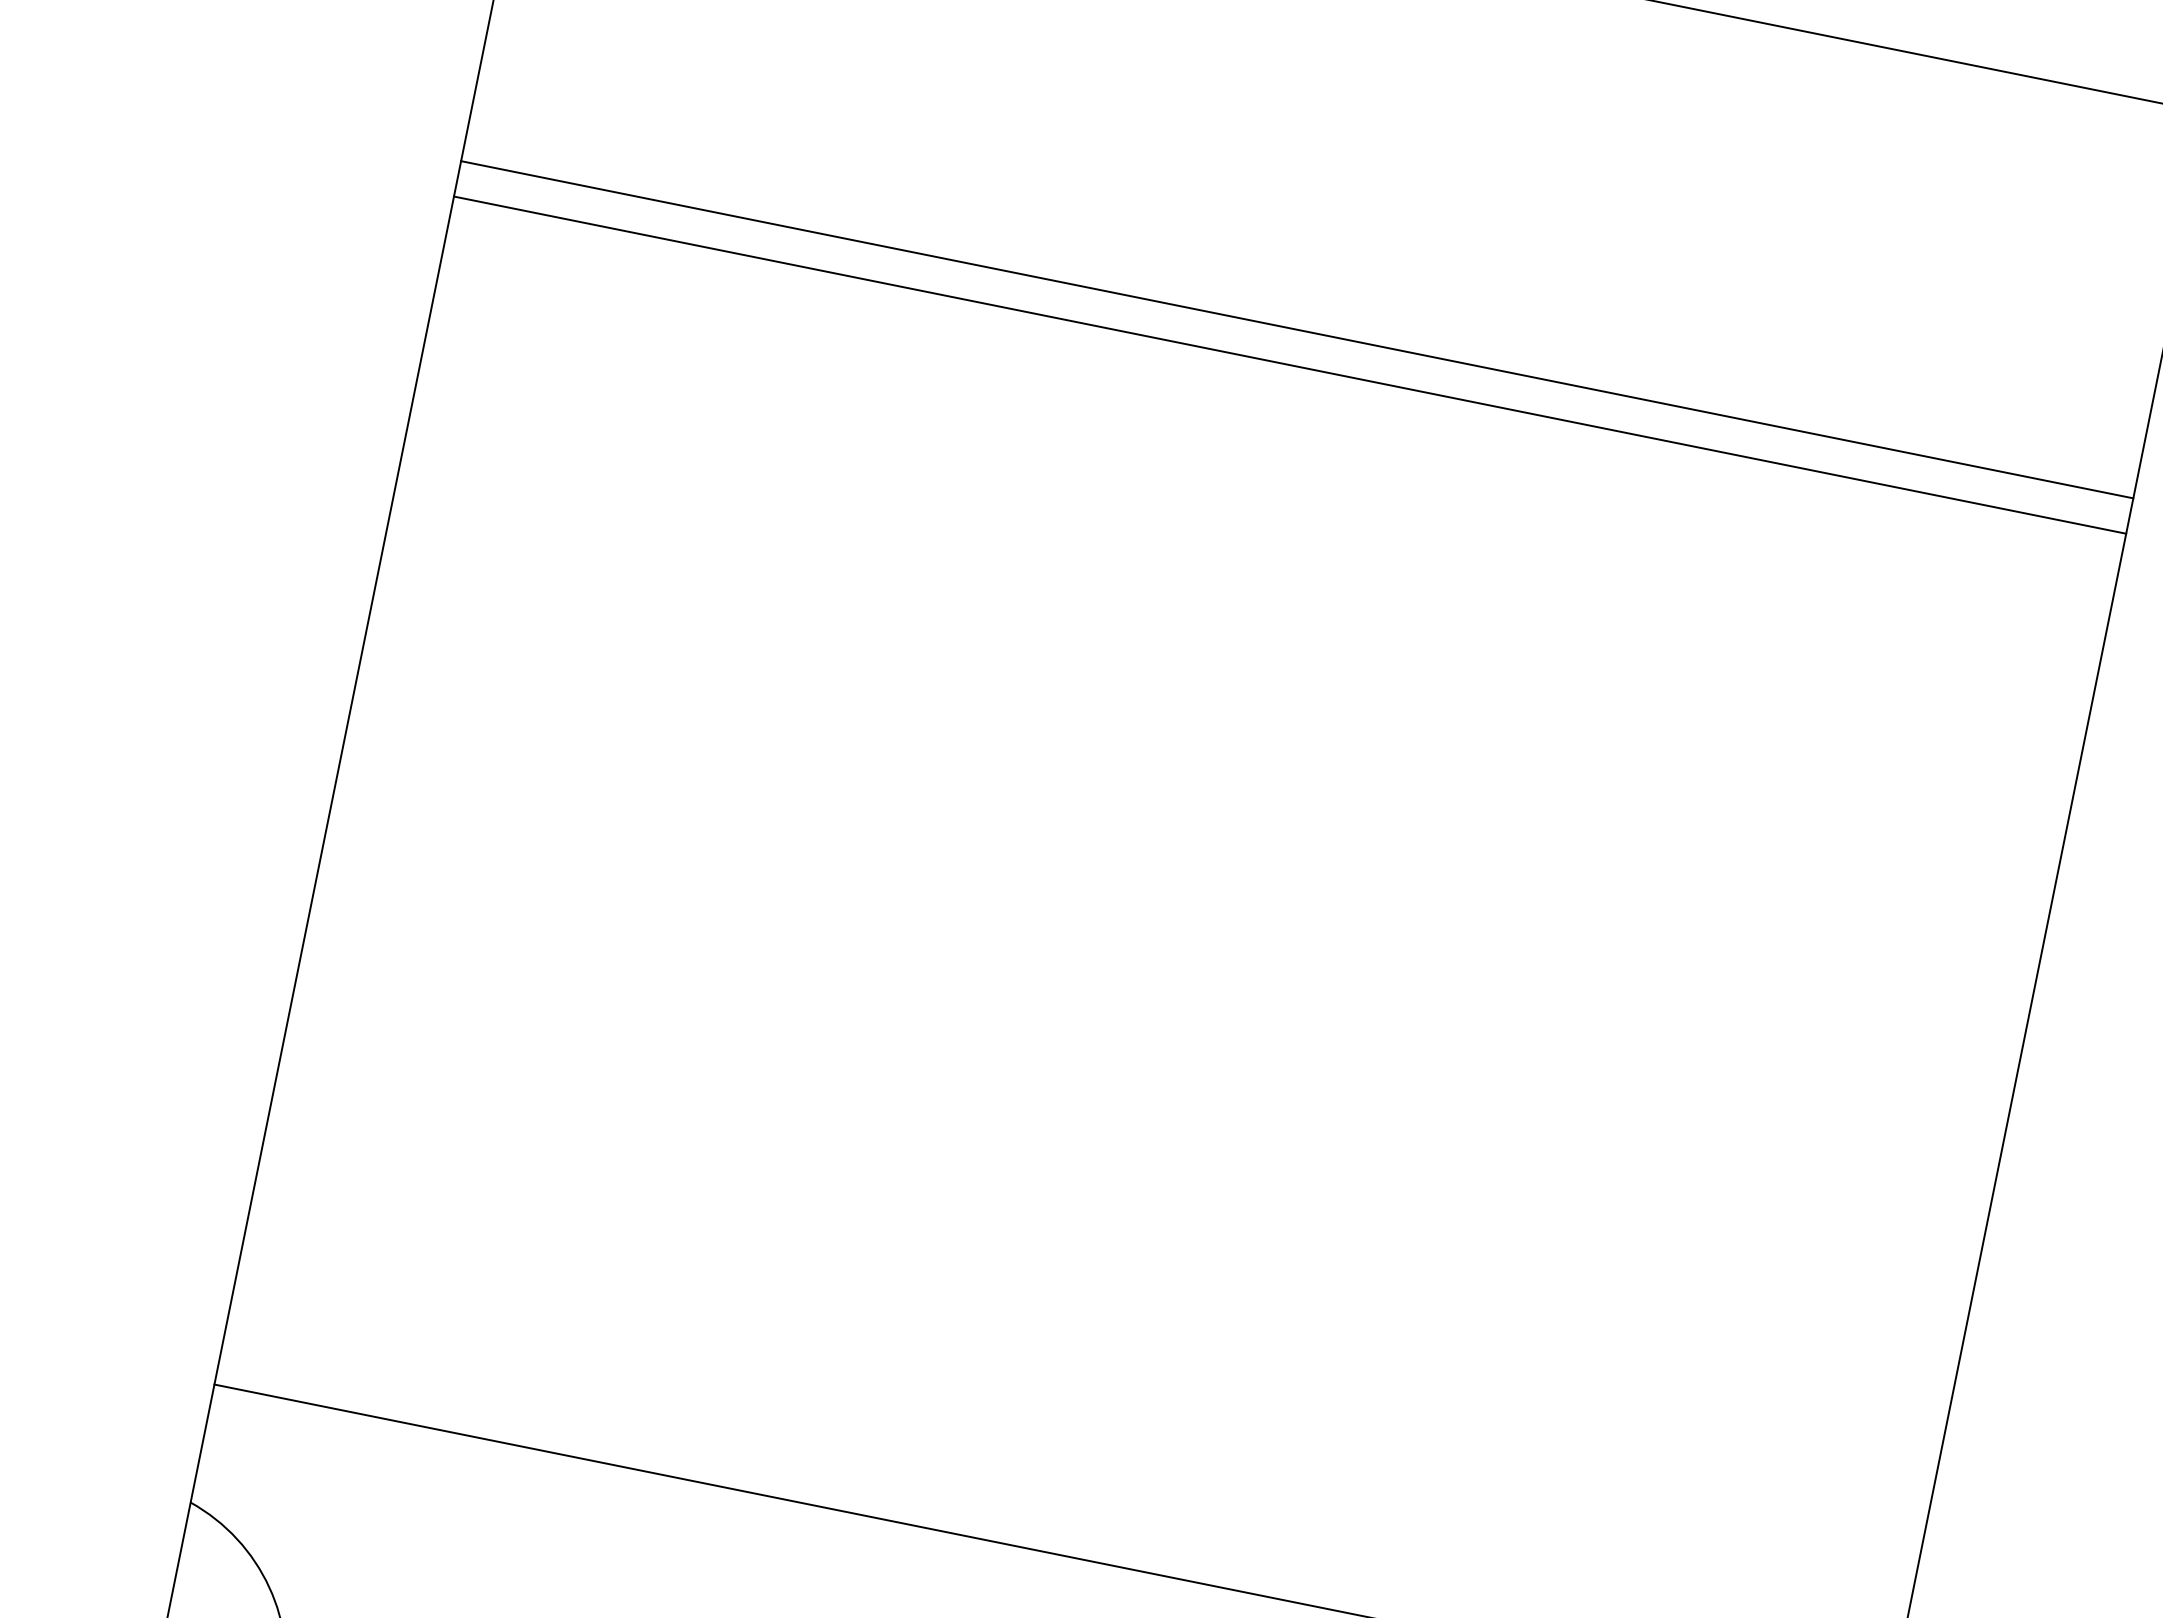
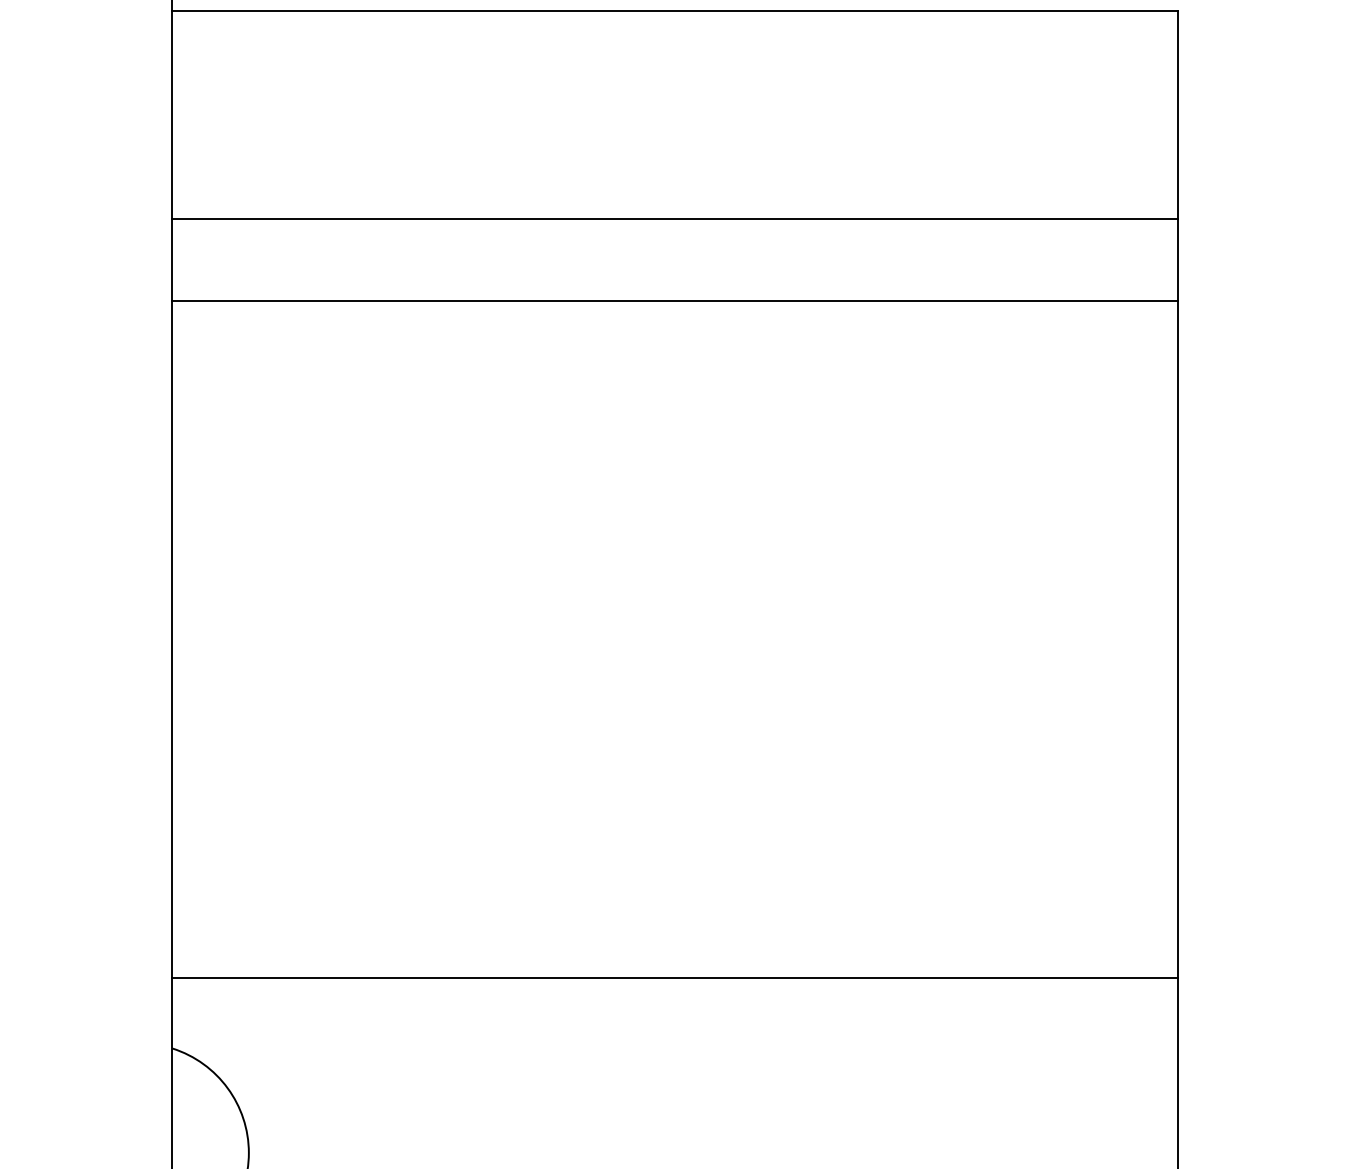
line: (1296, 329) -> (674, 301), moved
line: (1289, 364) -> (674, 218), moved

